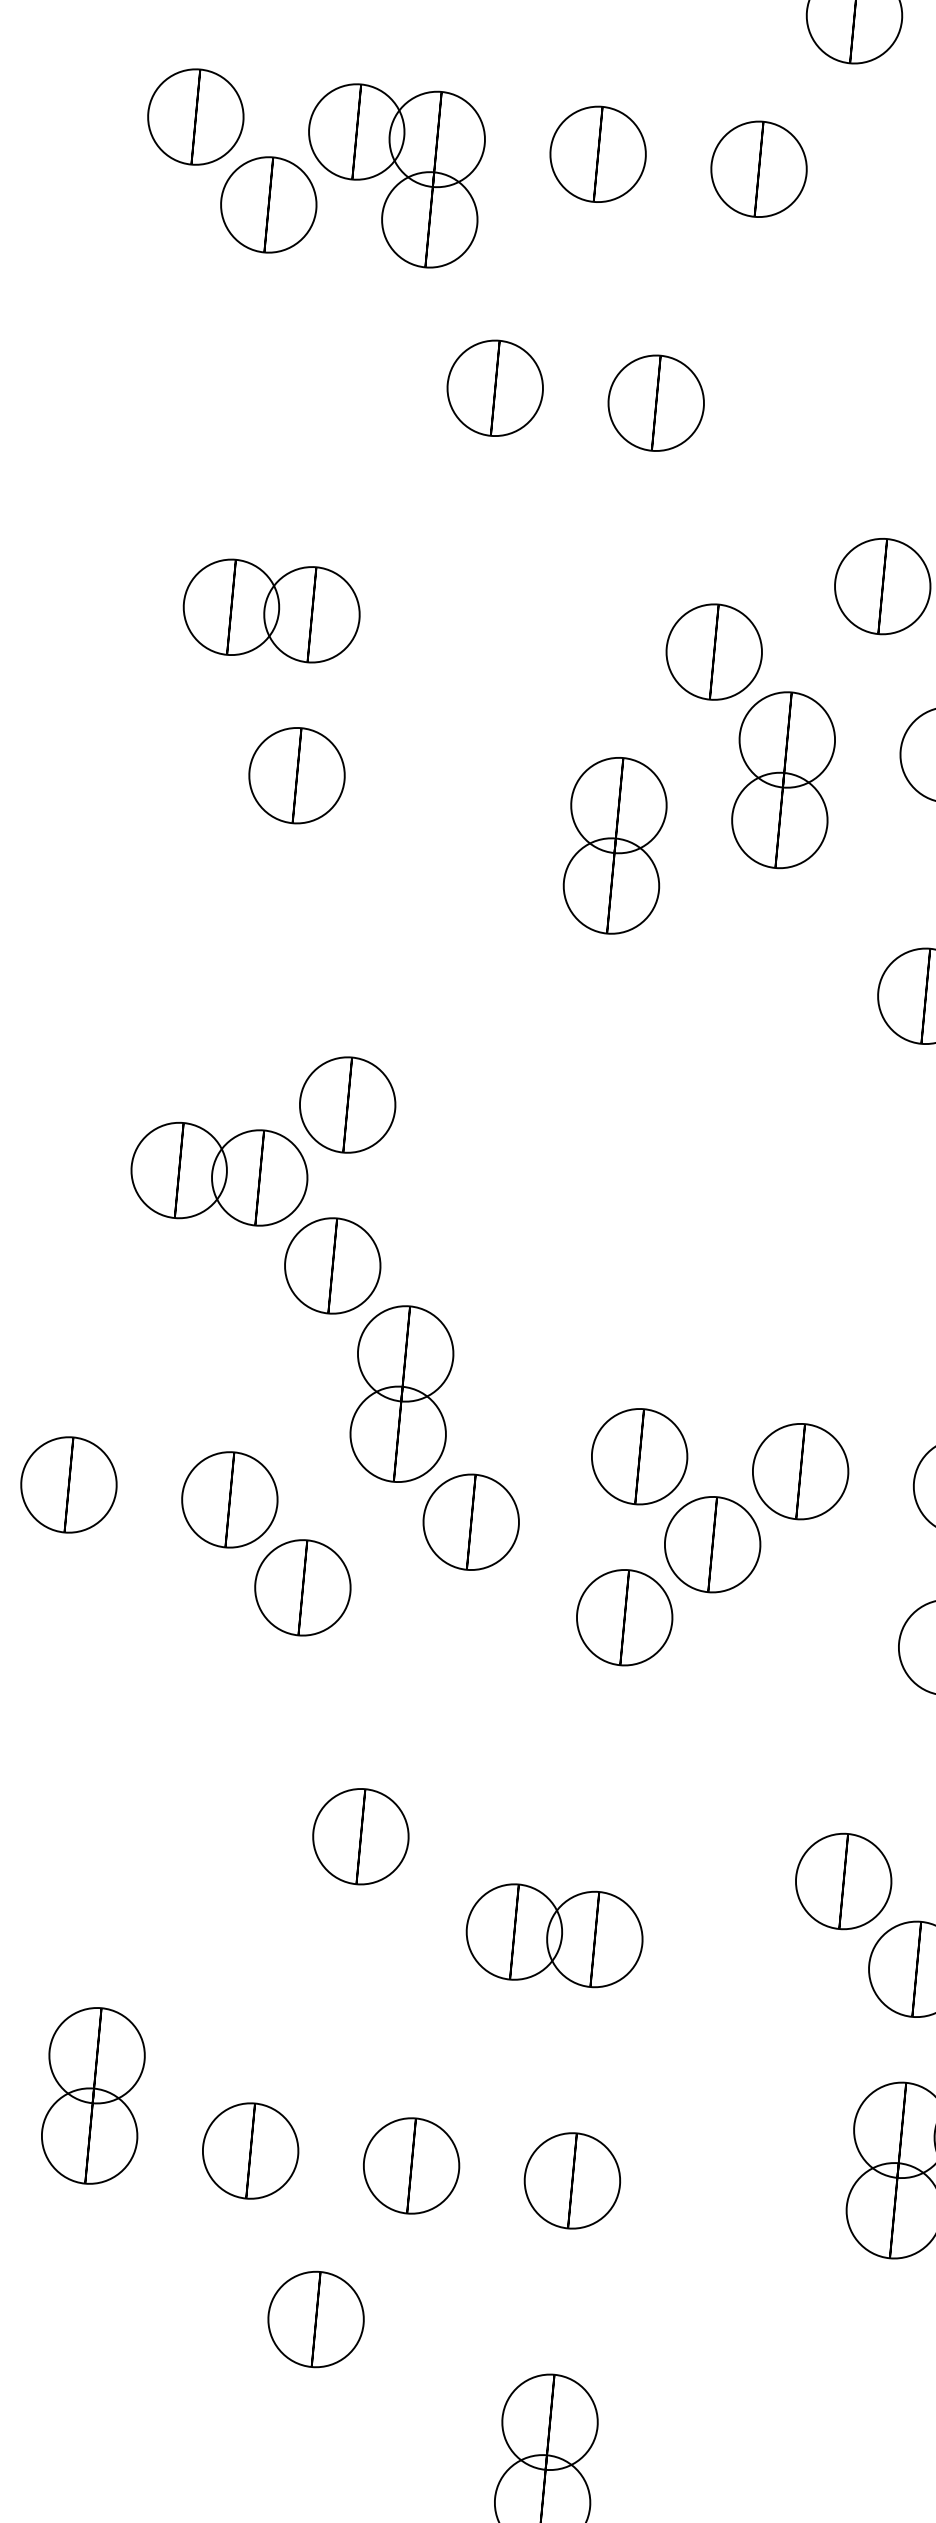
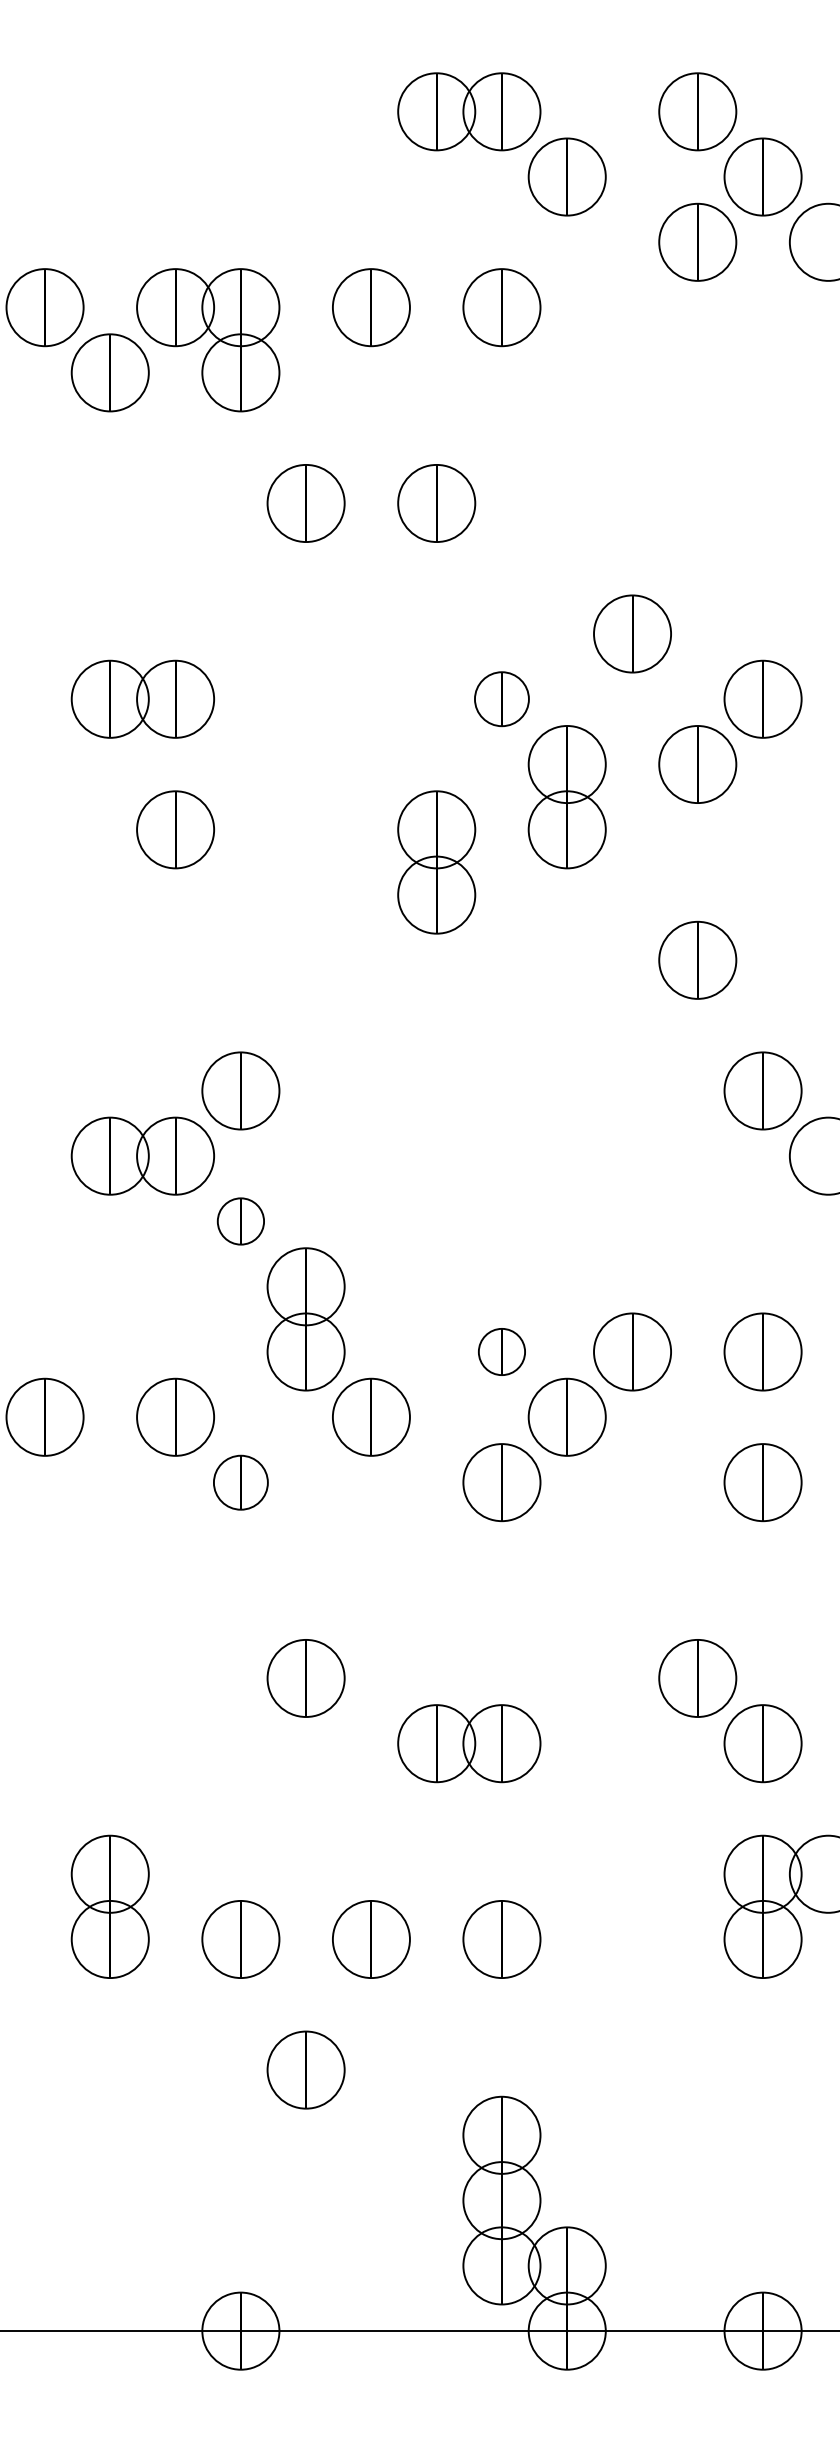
part: (713, 651) -> (501, 698), size x0.7
part: (332, 1265) -> (240, 1221), size x0.6
part: (639, 1456) -> (501, 1351), size x0.6
part: (302, 1587) -> (240, 1482), size x0.7

